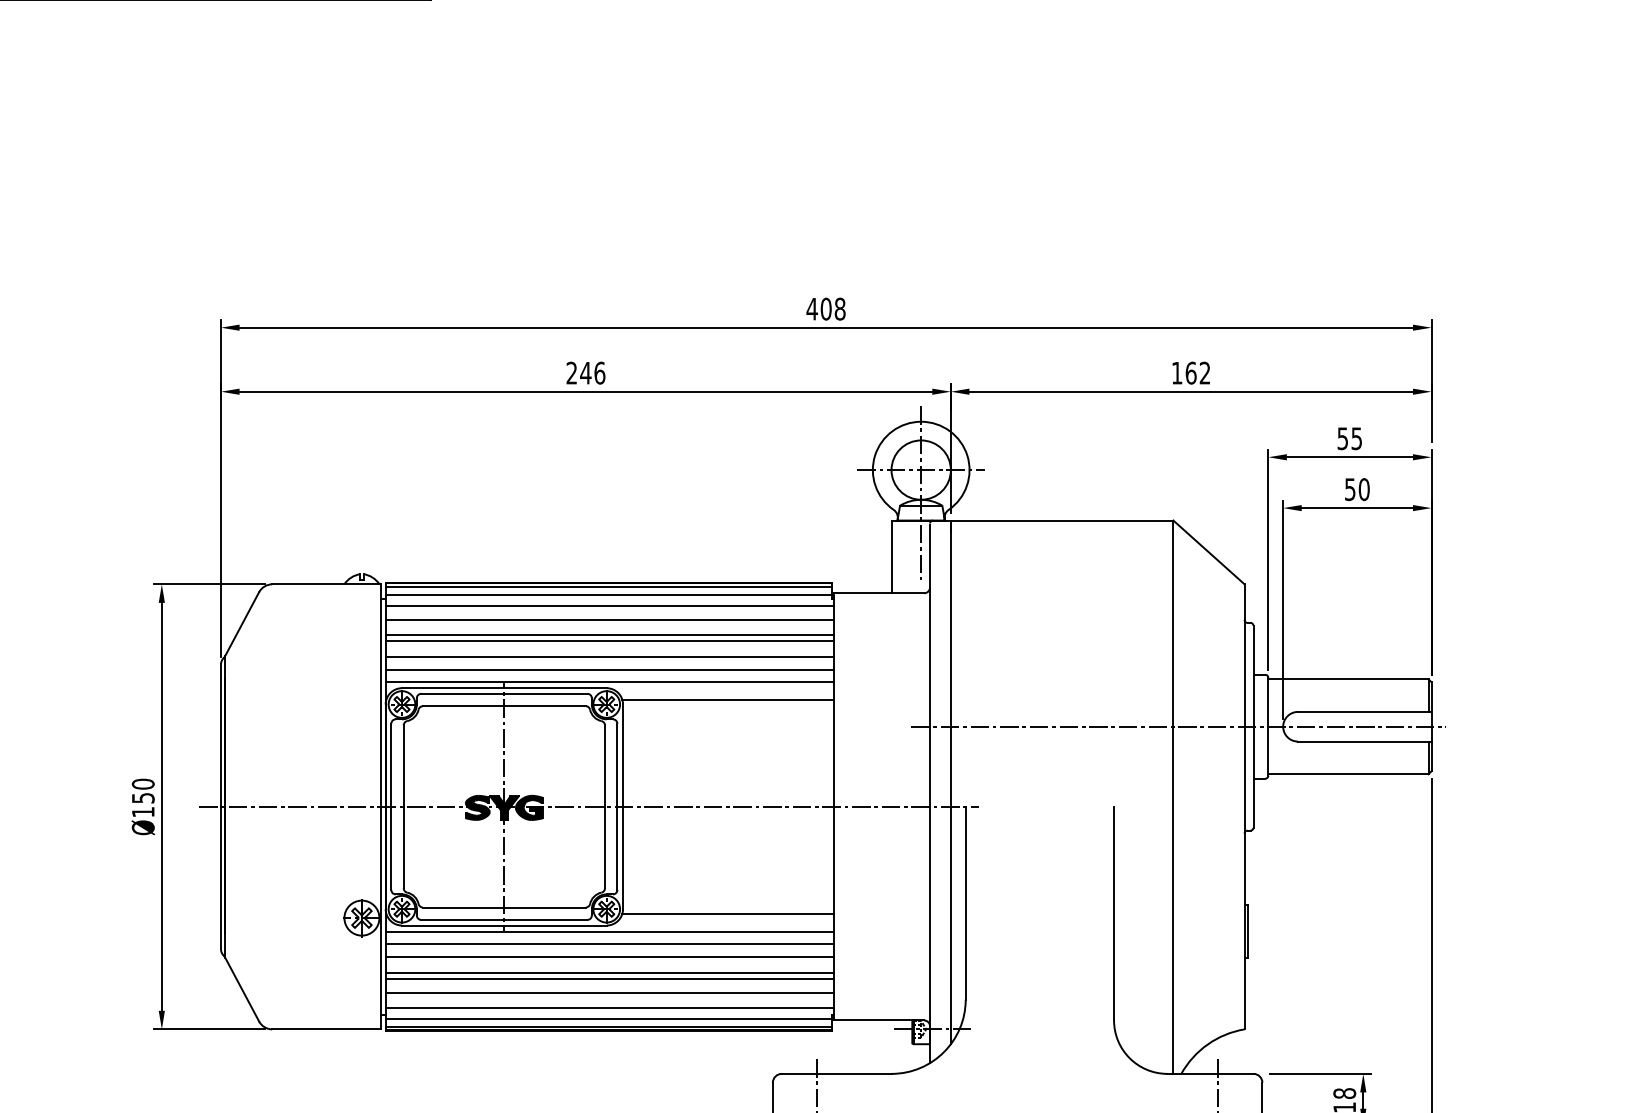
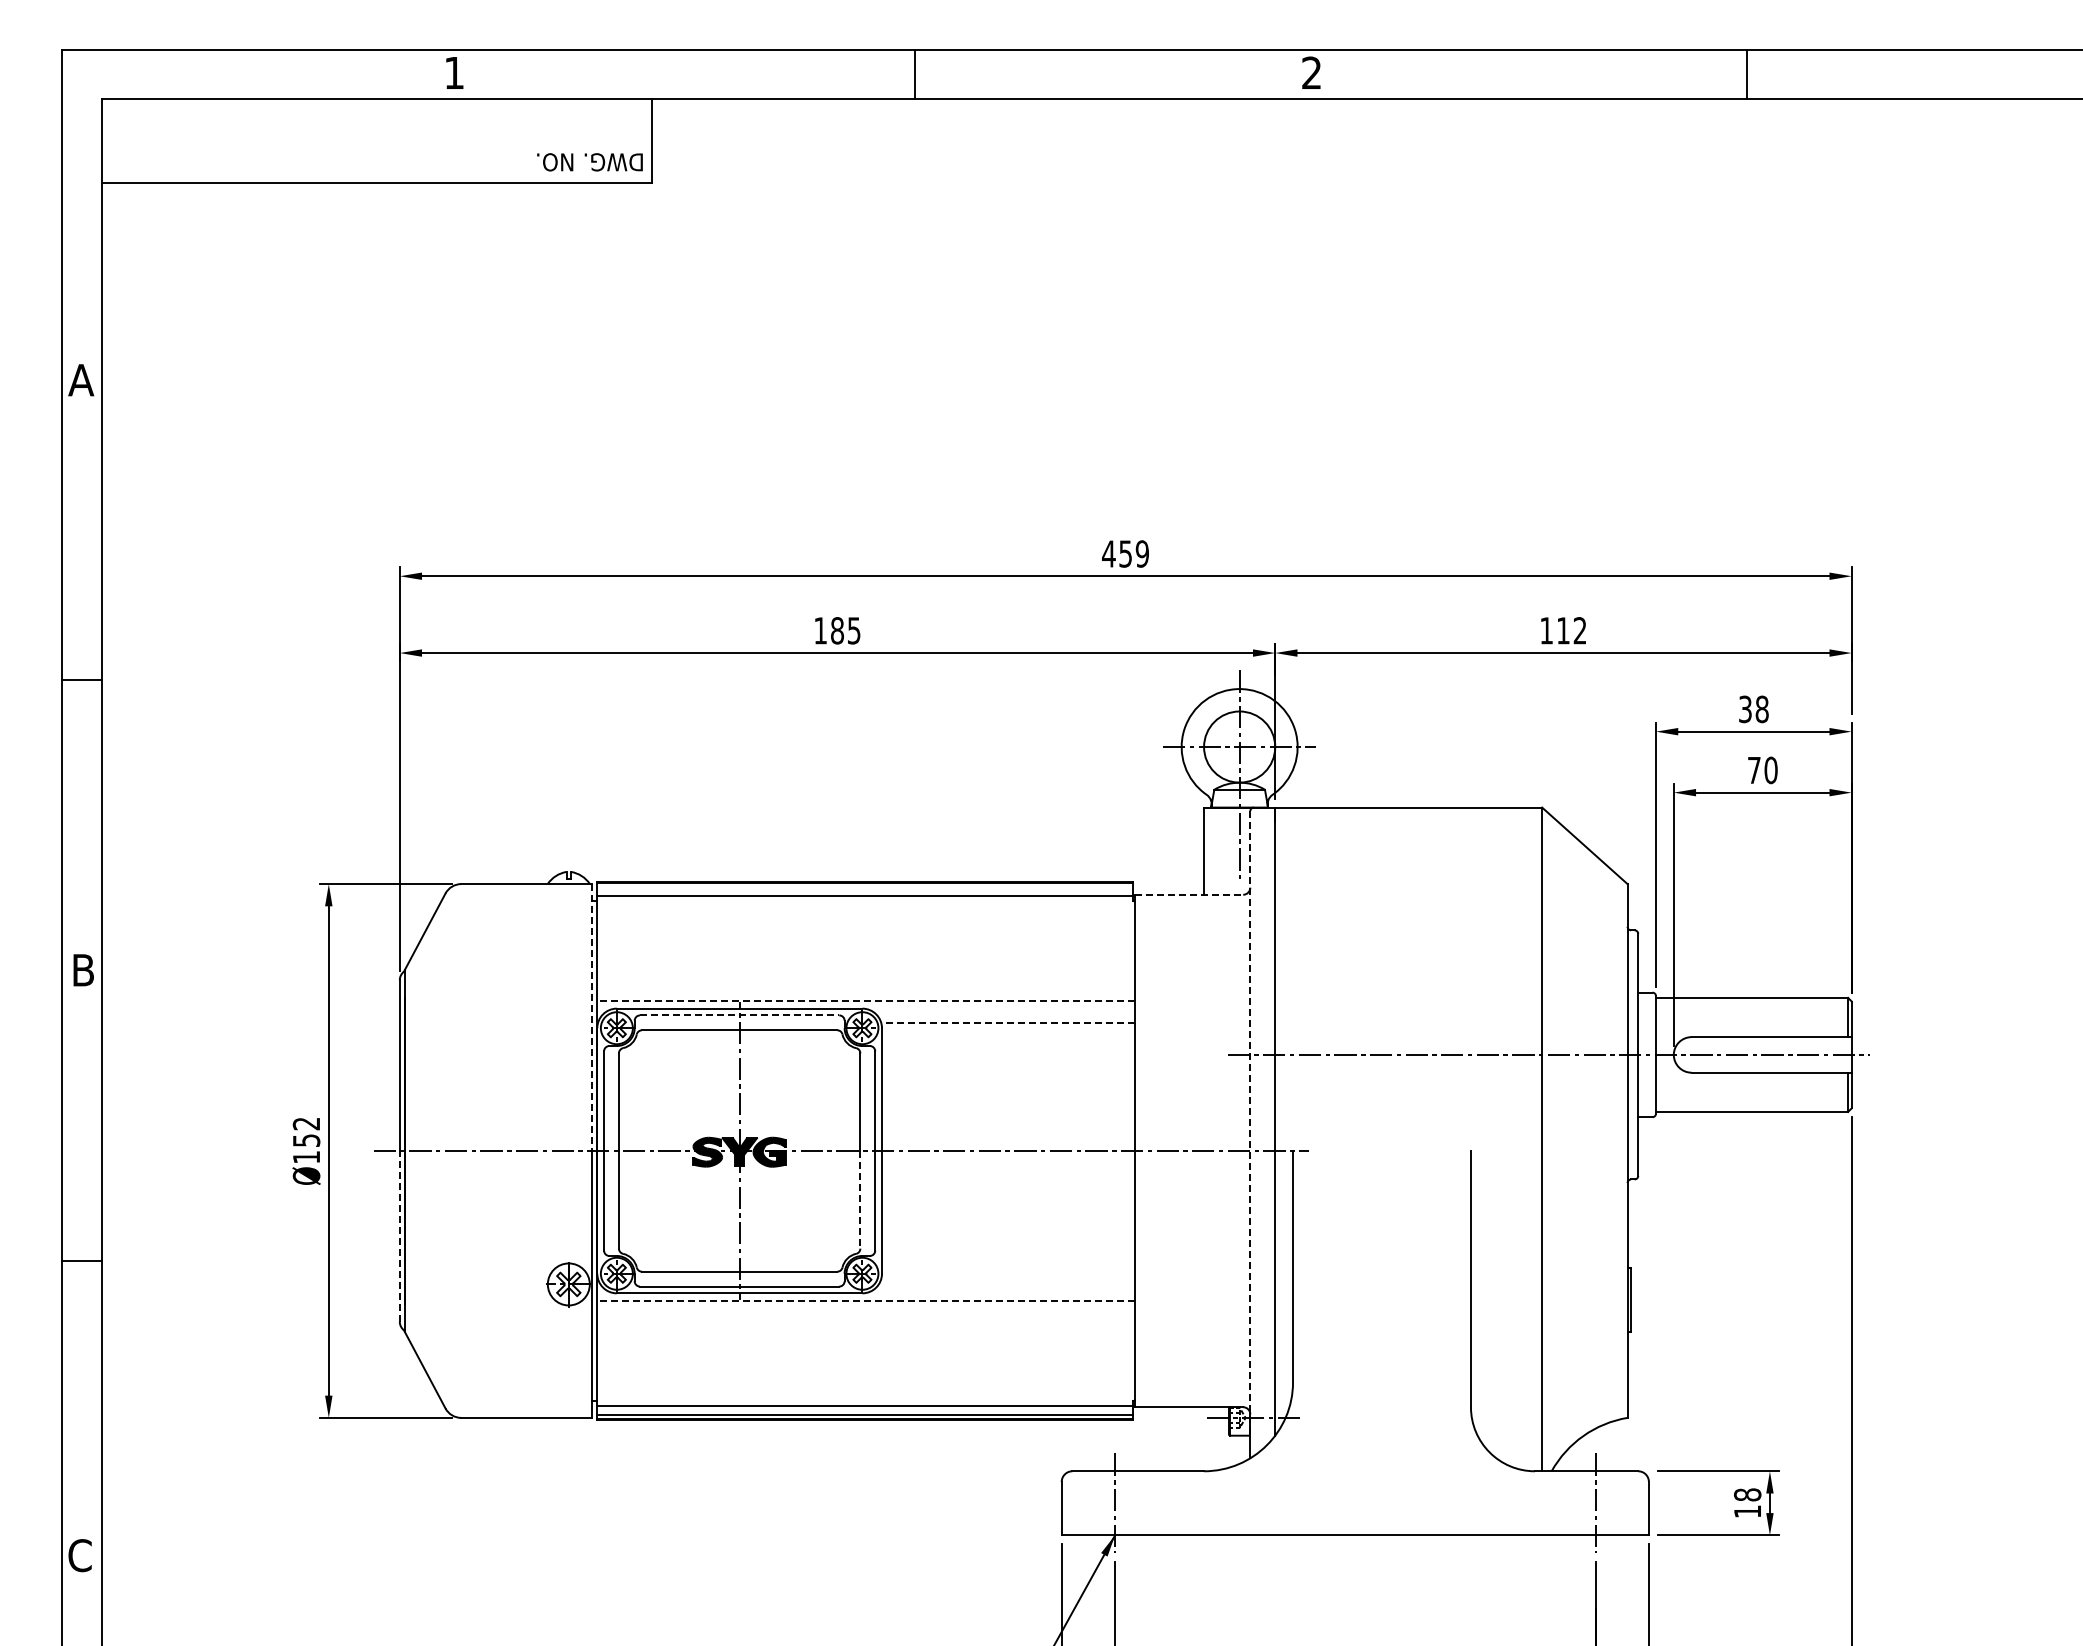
text: (833, 308) -> (1134, 553), 408 -> 459
text: (585, 372) -> (837, 630), 246 -> 185
text: (1191, 372) -> (1563, 630), 162 -> 112
text: (1349, 438) -> (1753, 709), 55 -> 38
text: (1350, 489) -> (1754, 770), 50 -> 70
line: (608, 587) -> (864, 887), removed
line: (879, 593) -> (1189, 894), solid -> dashed
line: (609, 605) -> (865, 909), removed
line: (609, 620) -> (865, 927), removed
line: (609, 634) -> (865, 944), removed
line: (609, 641) -> (865, 952), removed
line: (609, 657) -> (865, 971), removed
line: (609, 669) -> (865, 986), removed
line: (609, 682) -> (865, 1001), solid -> dashed
line: (504, 693) -> (739, 1015), solid -> dashed
line: (380, 696) -> (591, 1018), solid -> dashed
line: (727, 699) -> (1007, 1022), solid -> dashed
text: (143, 783) -> (306, 1123), Ø150 -> Ø152
line: (930, 783) -> (1250, 1123), solid -> dashed
line: (605, 847) -> (860, 1199), solid -> dashed
line: (220, 877) -> (399, 1235), solid -> dashed
line: (727, 913) -> (1007, 1279), removed
line: (609, 931) -> (865, 1300), solid -> dashed
line: (609, 944) -> (865, 1315), removed
line: (609, 956) -> (865, 1330), removed
line: (609, 972) -> (865, 1349), removed
line: (609, 979) -> (865, 1357), removed
line: (609, 993) -> (865, 1374), removed
line: (609, 1008) -> (865, 1392), removed

